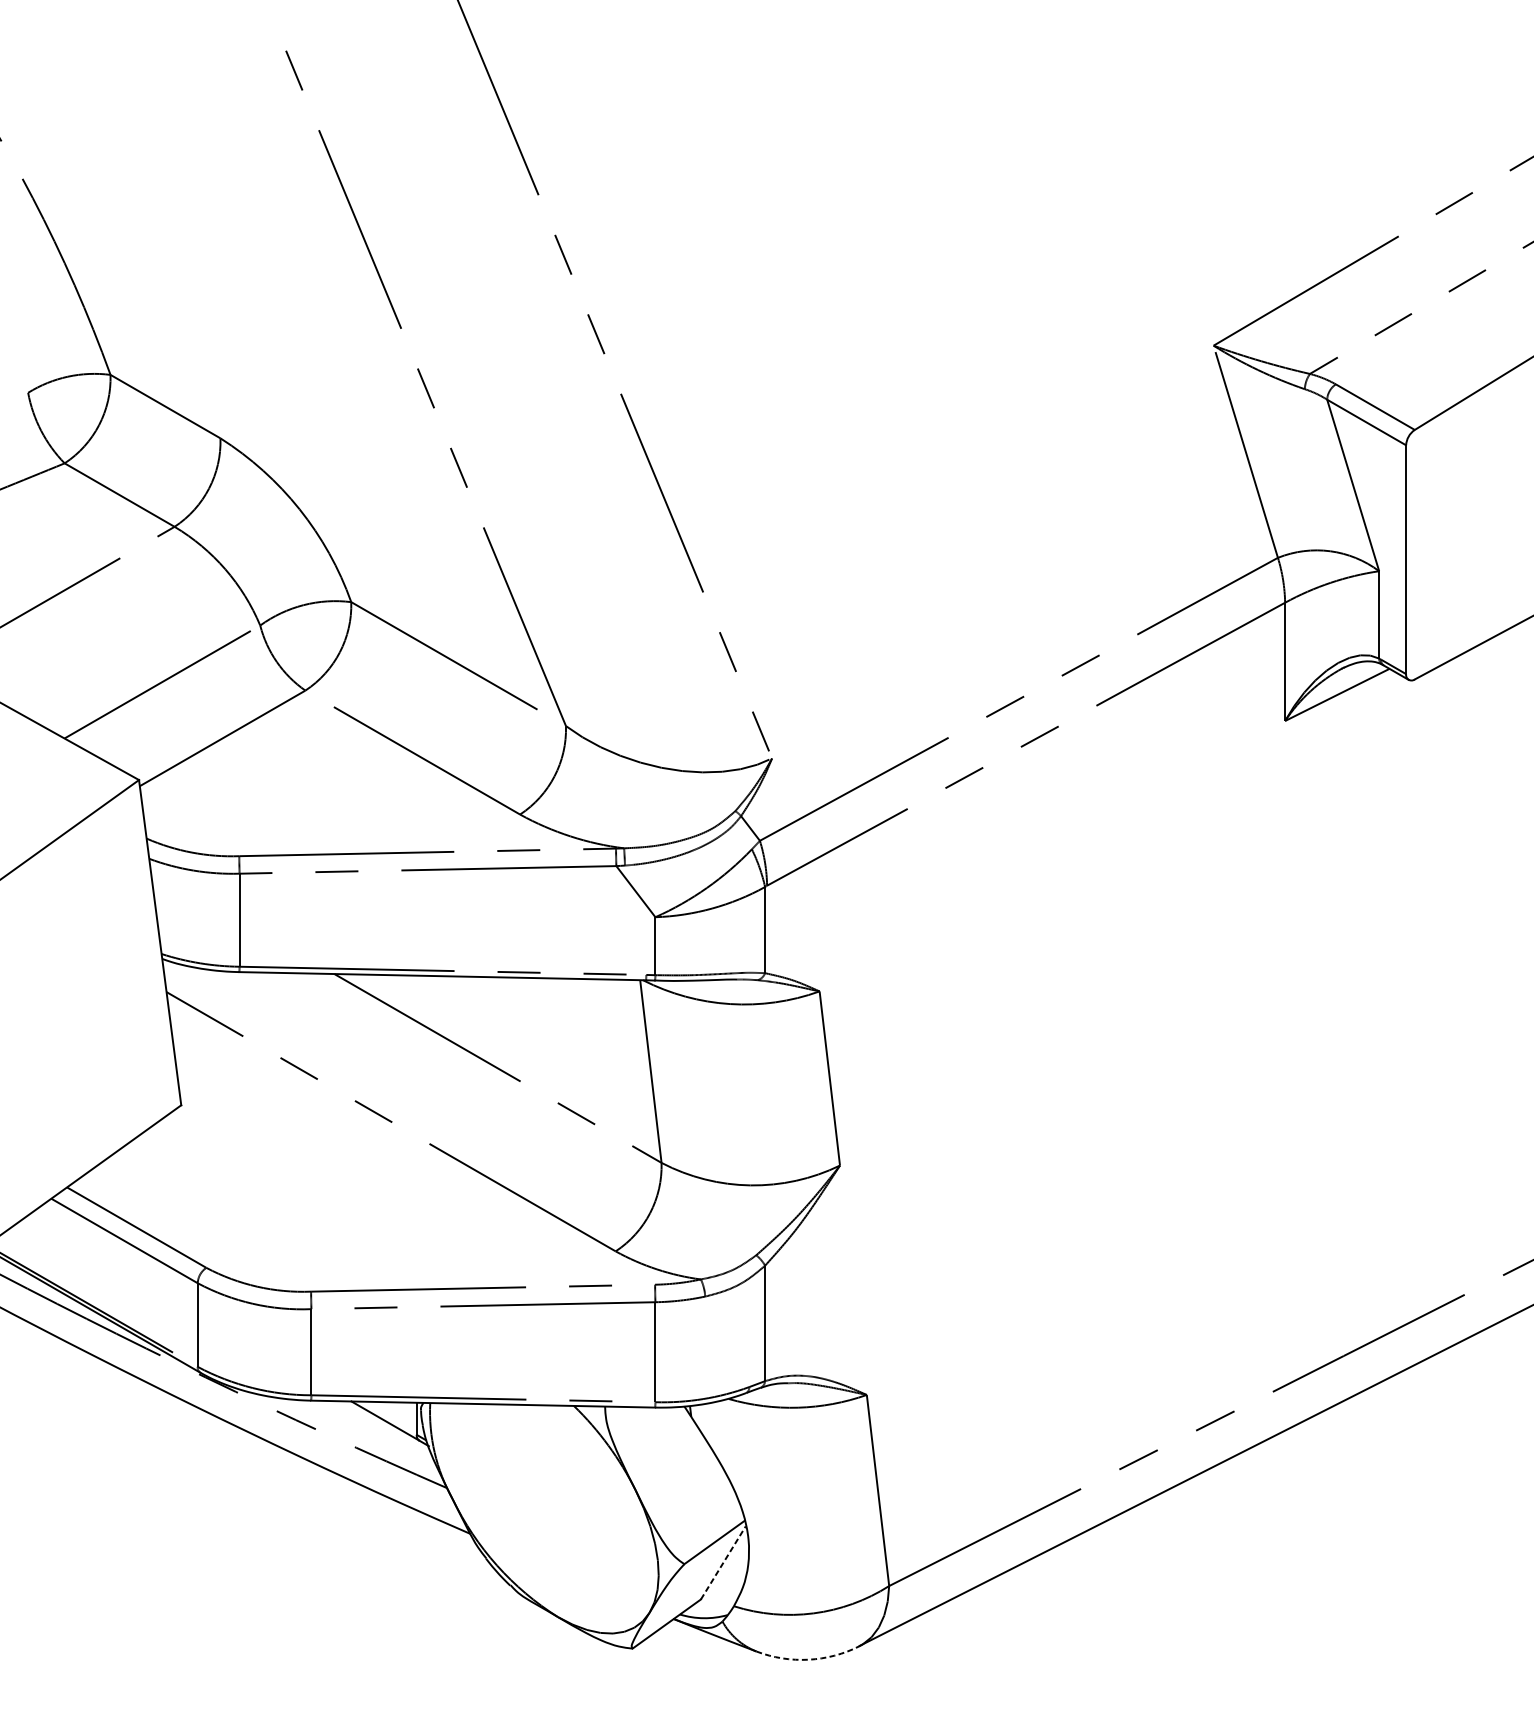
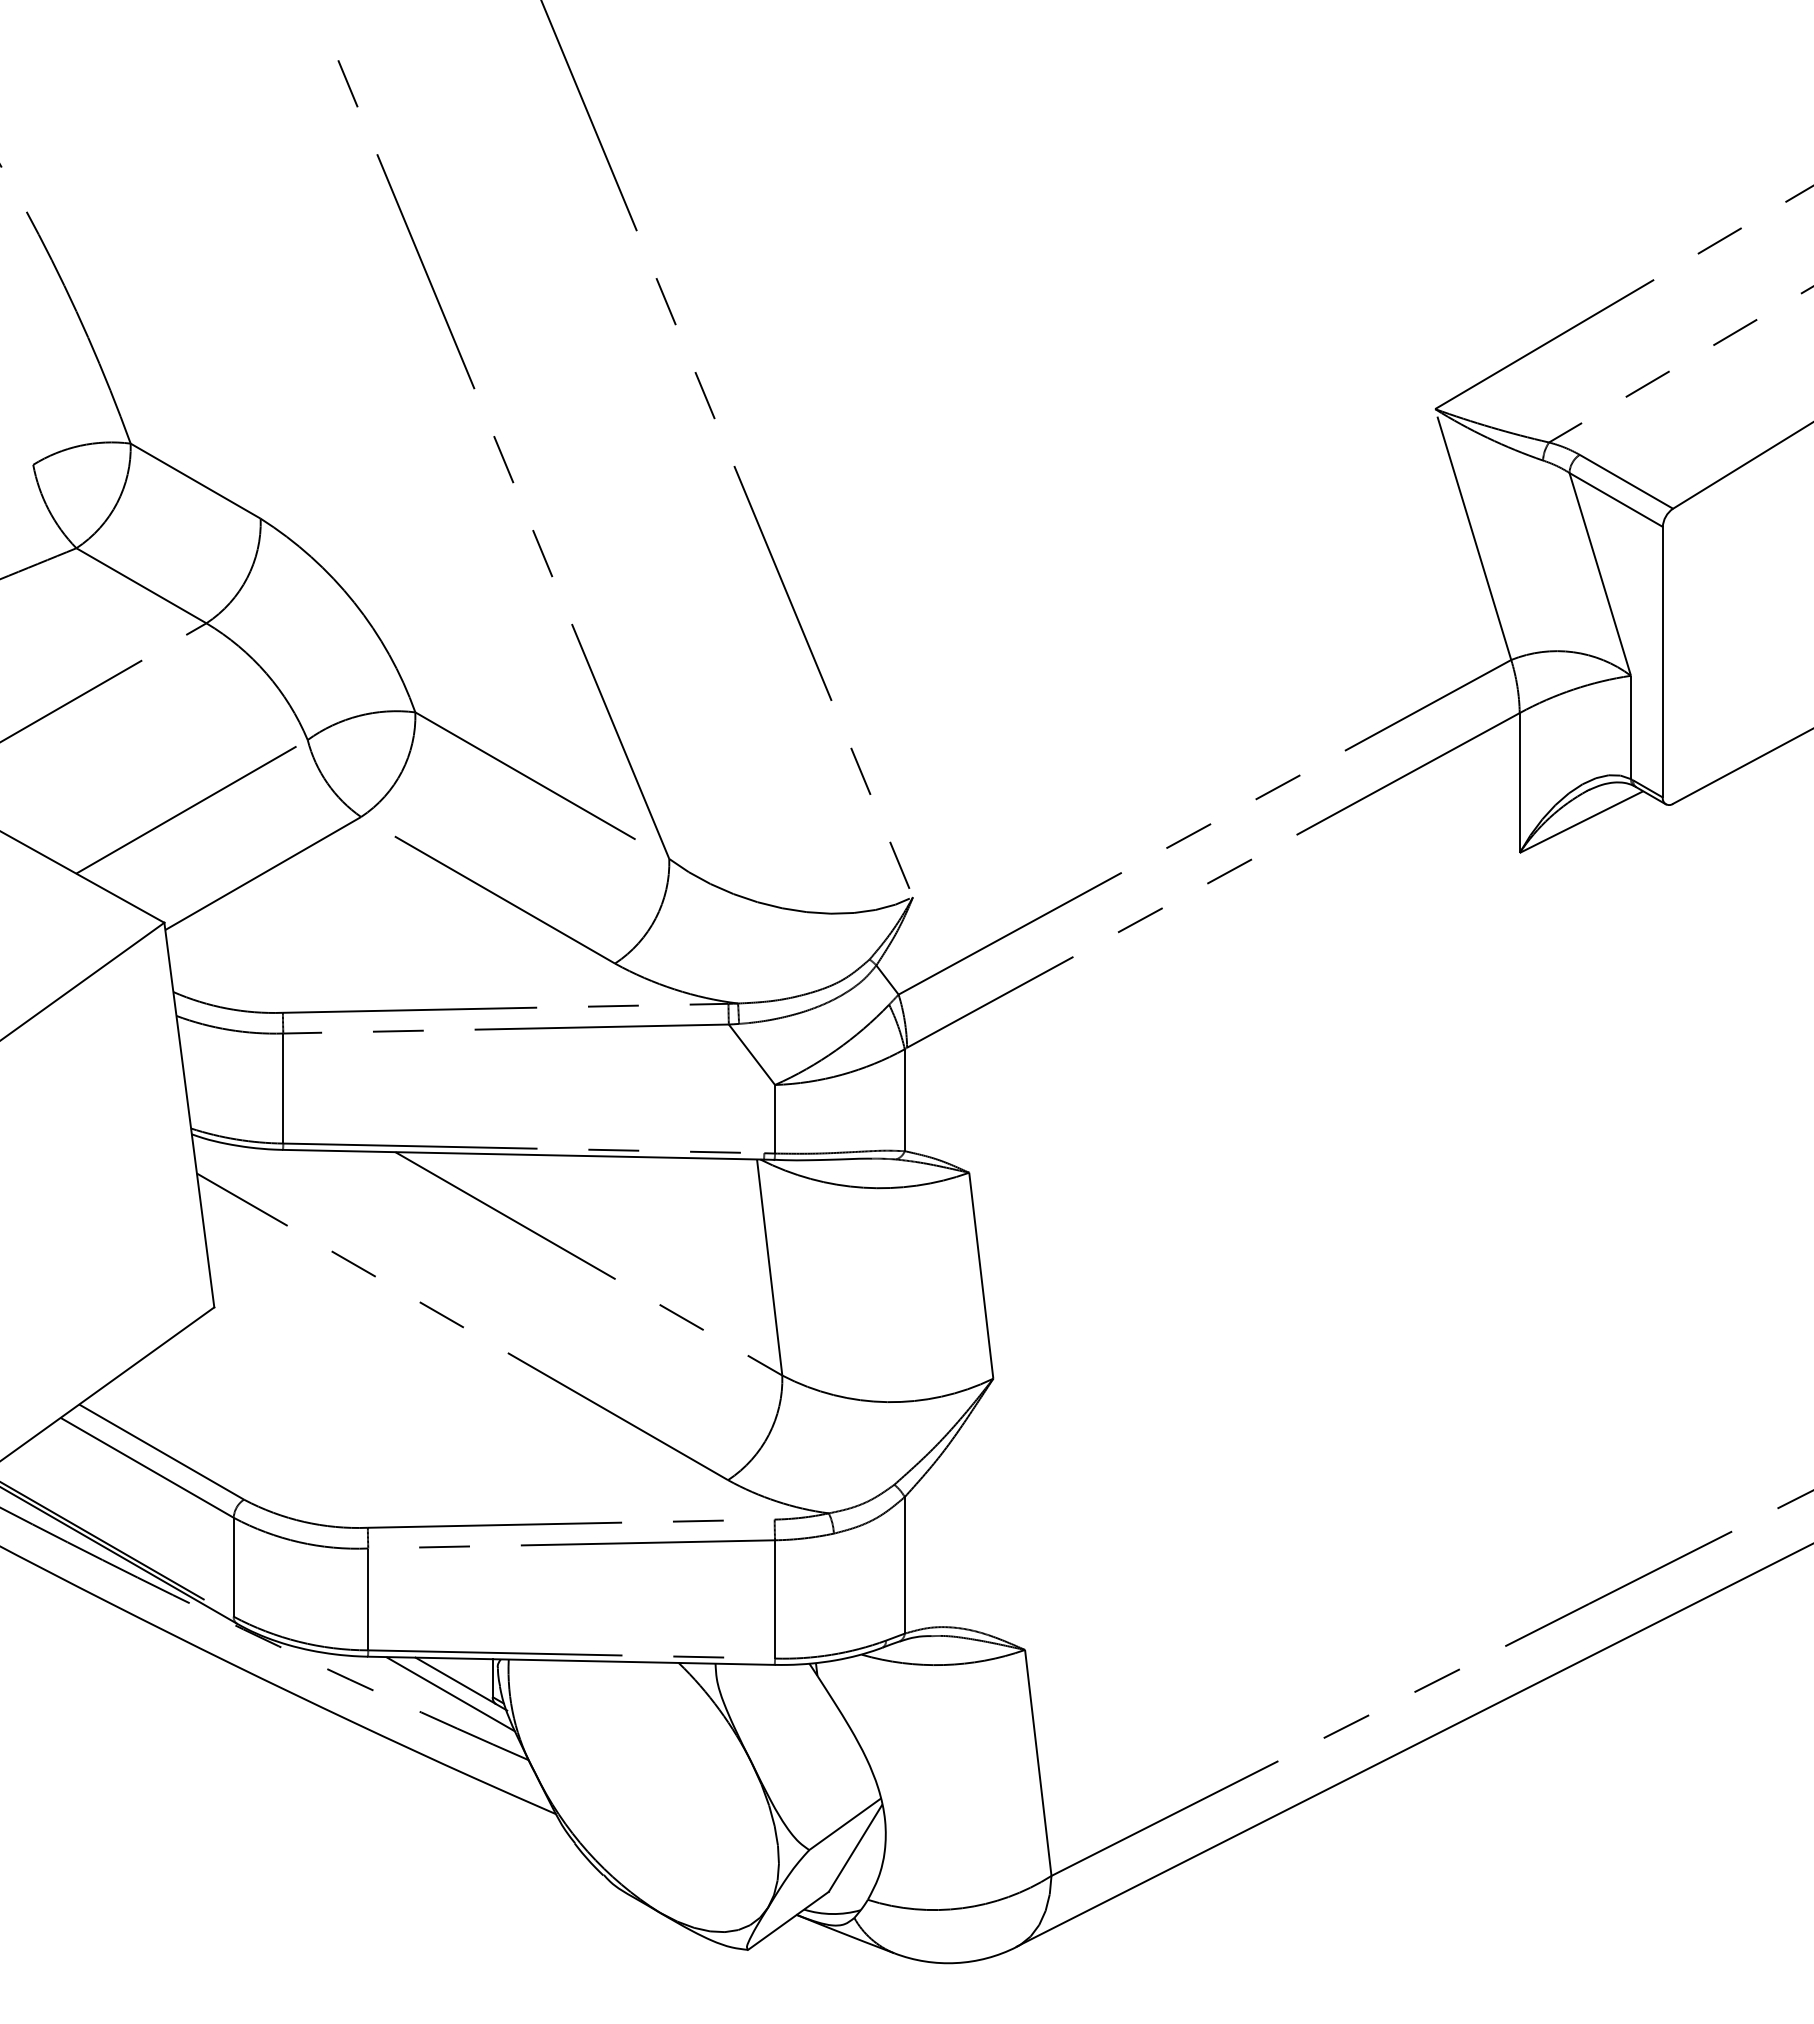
line: (380, 1432) -> (450, 1694), added
line: (723, 1562) -> (855, 1848), dashed -> solid
arc: (808, 1660) -> (956, 1963), dashed -> solid

